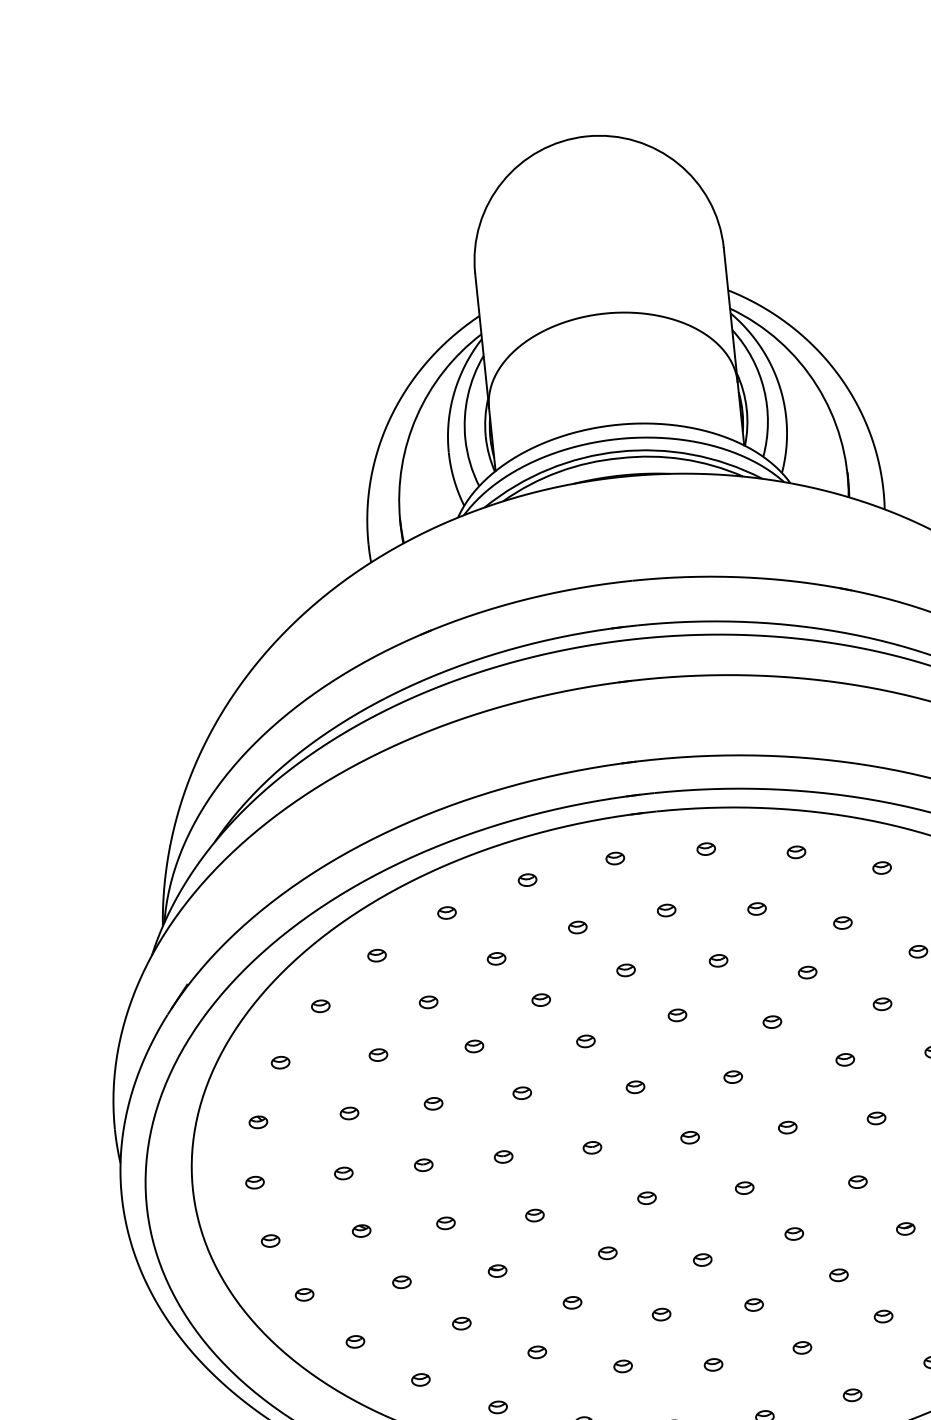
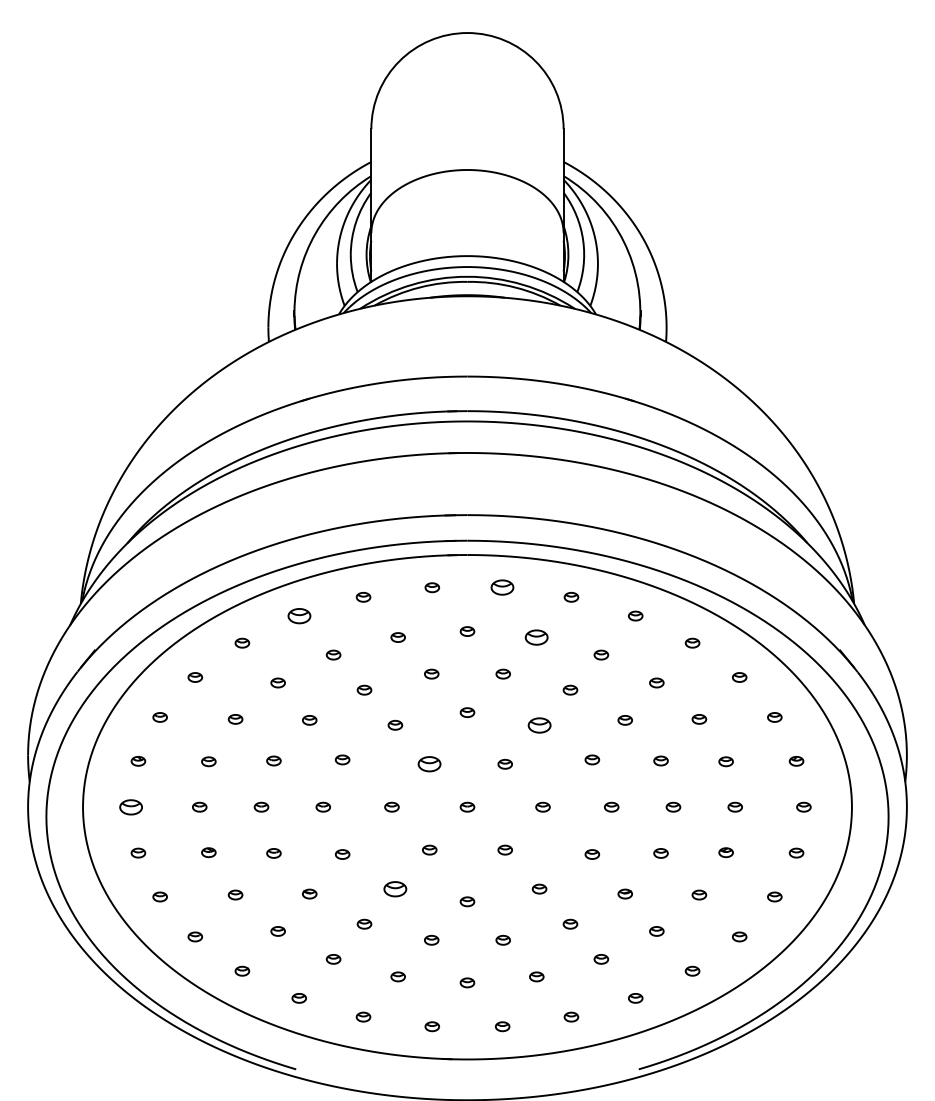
part: (706, 848) -> (502, 587), size x1.6
part: (756, 908) -> (536, 637), size x1.6
part: (445, 912) -> (298, 615), size x1.6
part: (772, 1021) -> (539, 724), size x1.6
part: (635, 1087) -> (429, 764), size x1.6
part: (254, 1181) -> (130, 806), size x1.6
part: (607, 1252) -> (395, 888), size x1.6

